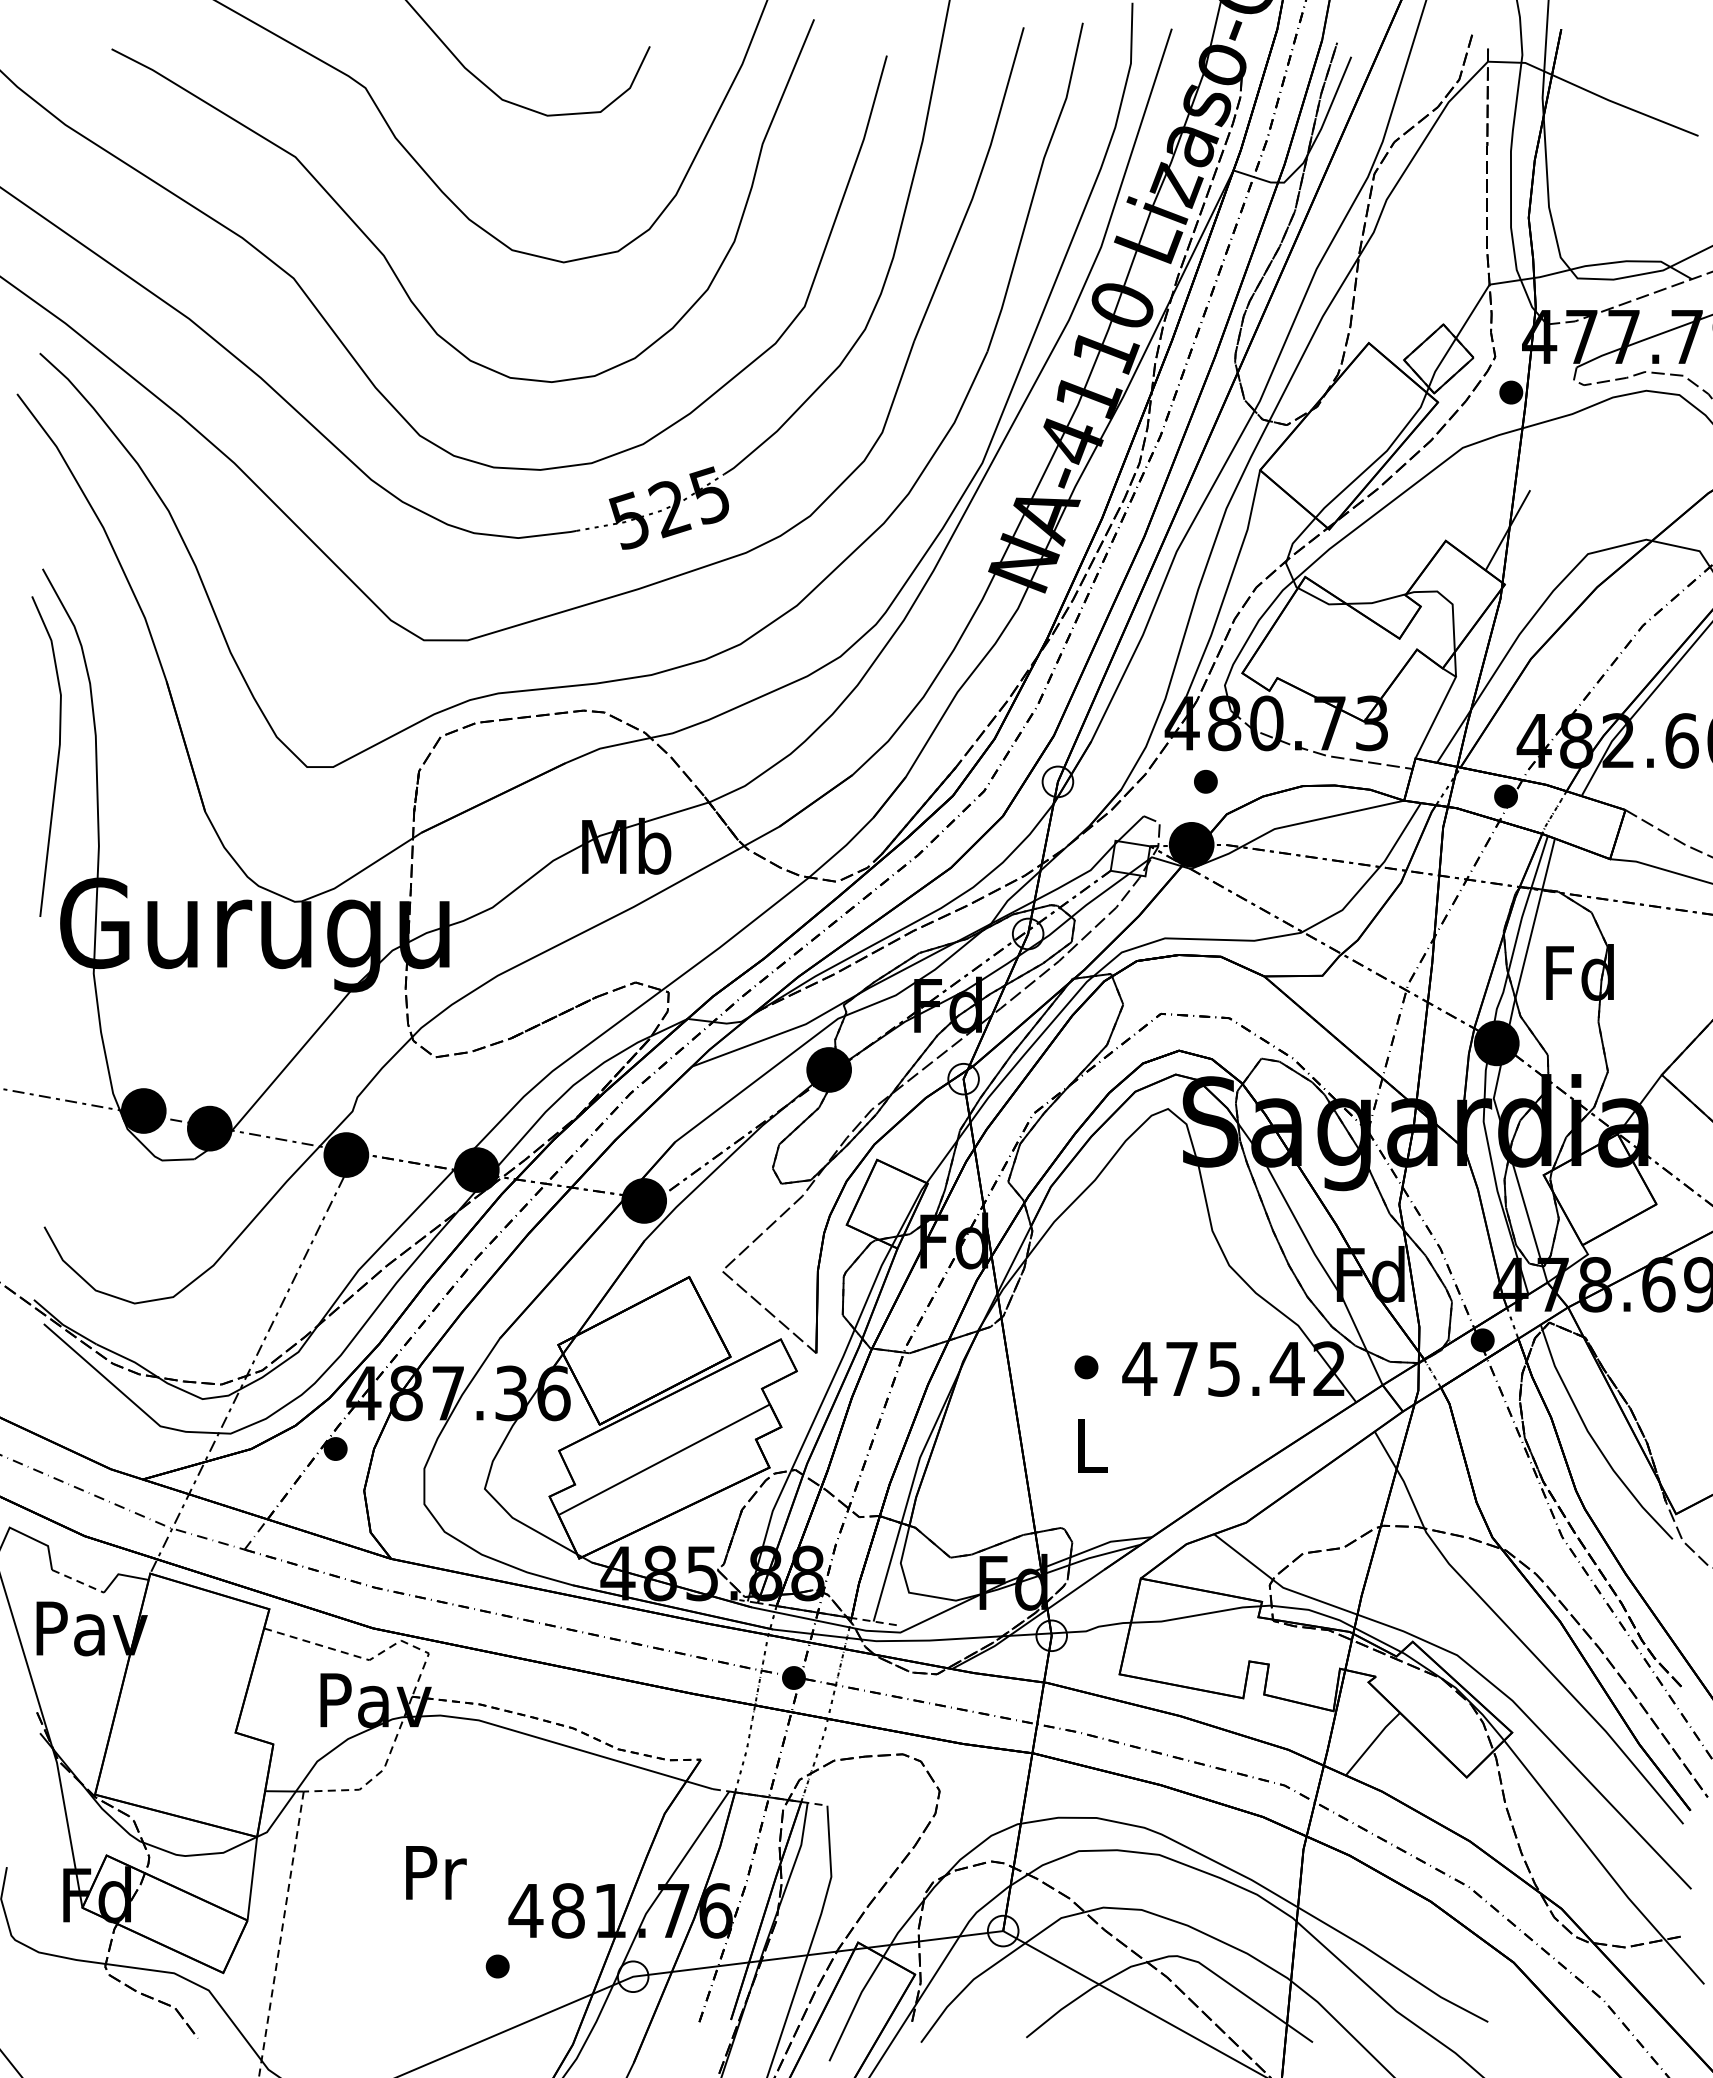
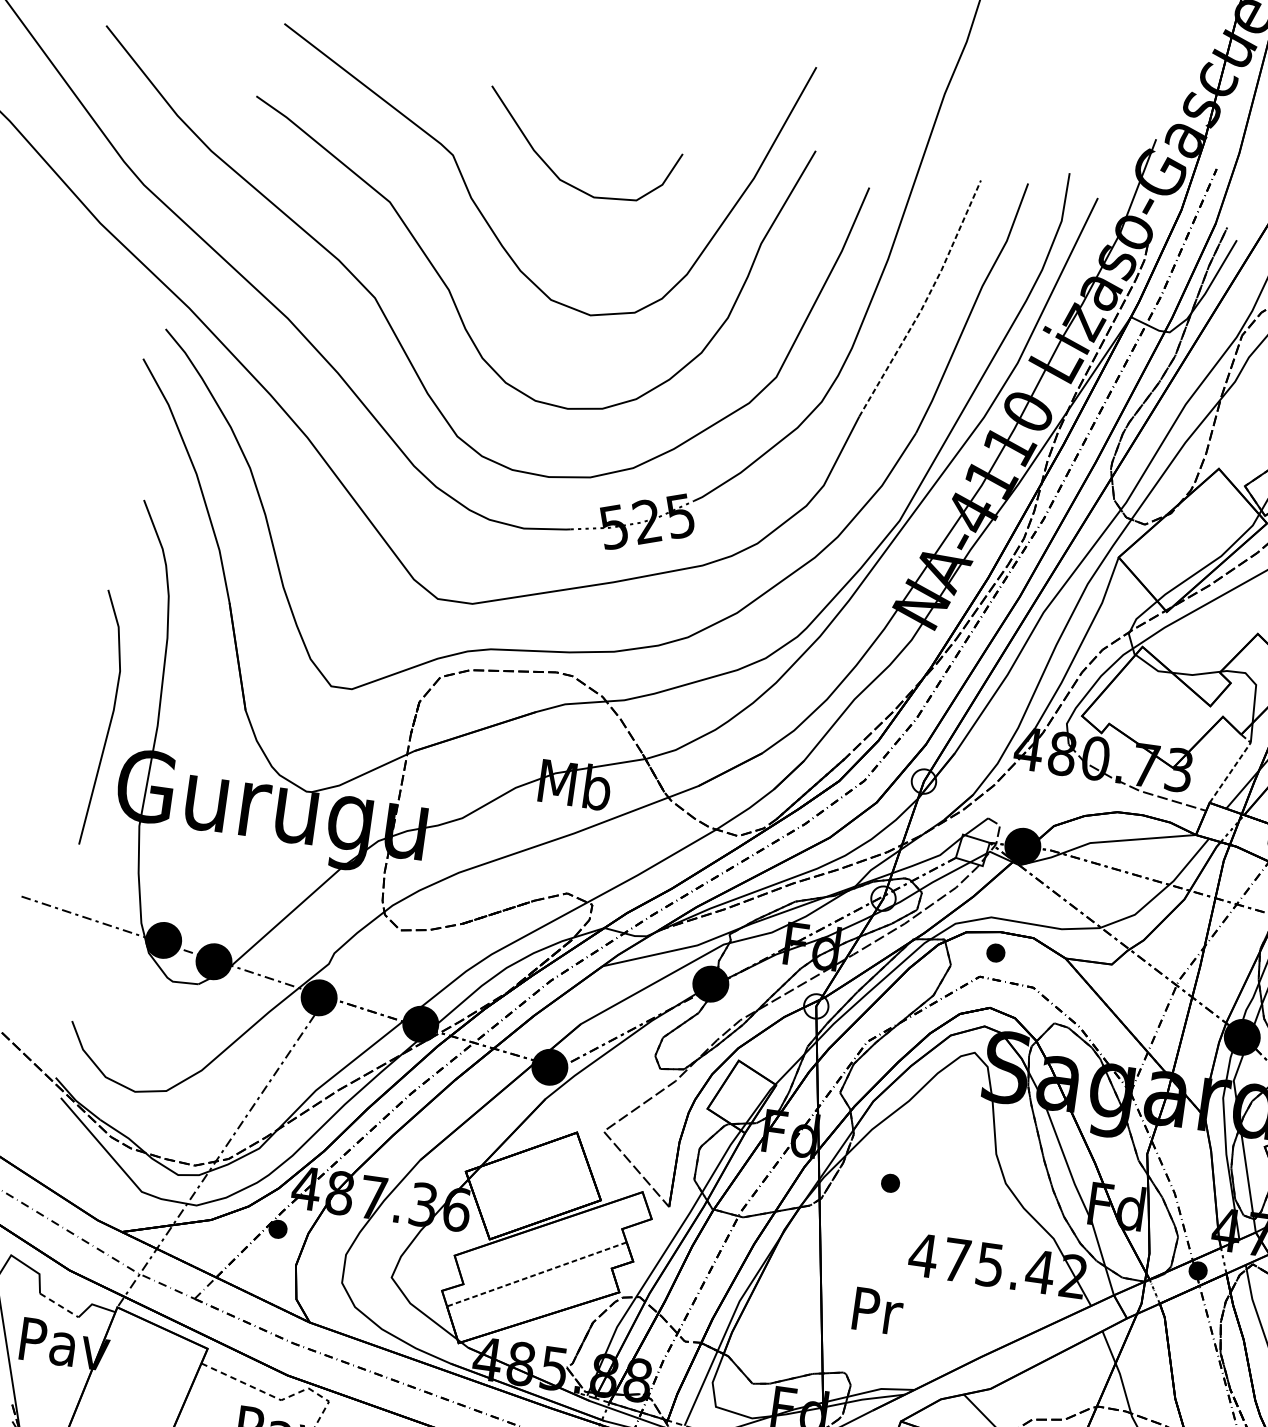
line: (976, 185) -> (925, 300), solid -> dashed
line: (1439, 709) -> (1234, 766), solid -> dashed
line: (57, 756) -> (110, 719), moved
part: (1205, 781) -> (995, 952), moved
part: (1086, 1367) -> (890, 1183), moved
text: (1093, 1445) -> (878, 1310), L -> Pr
line: (663, 1460) -> (536, 1274), solid -> dashed

